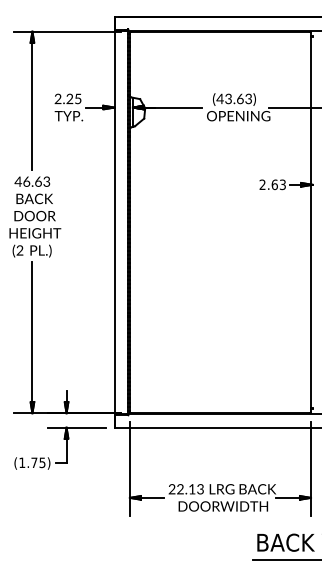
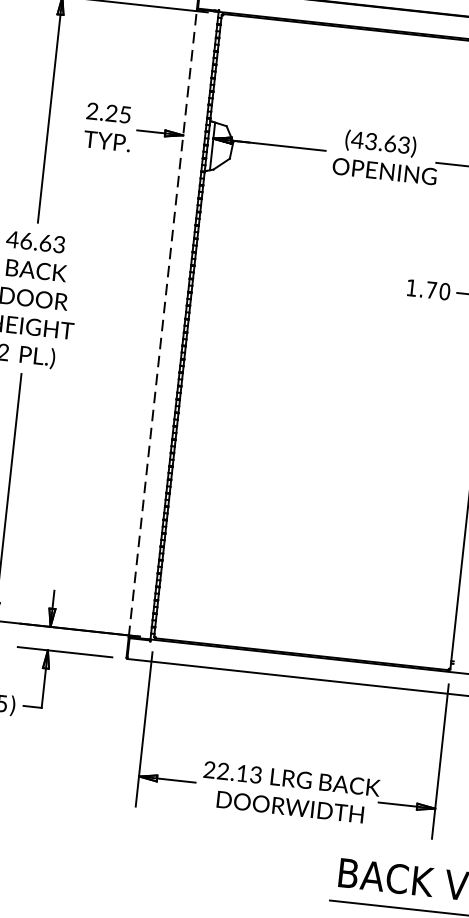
text: (272, 184) -> (427, 289), 2.63 -> 1.70
line: (114, 222) -> (162, 323), solid -> dashed

